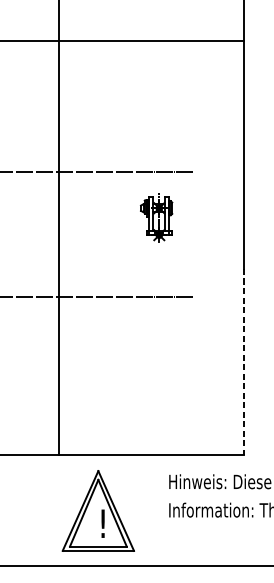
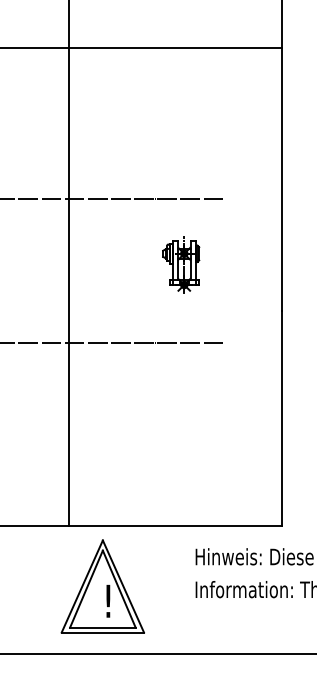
part: (156, 217) -> (181, 264), moved
line: (243, 362) -> (281, 418), dashed -> solid
part: (98, 510) -> (102, 586), moved

